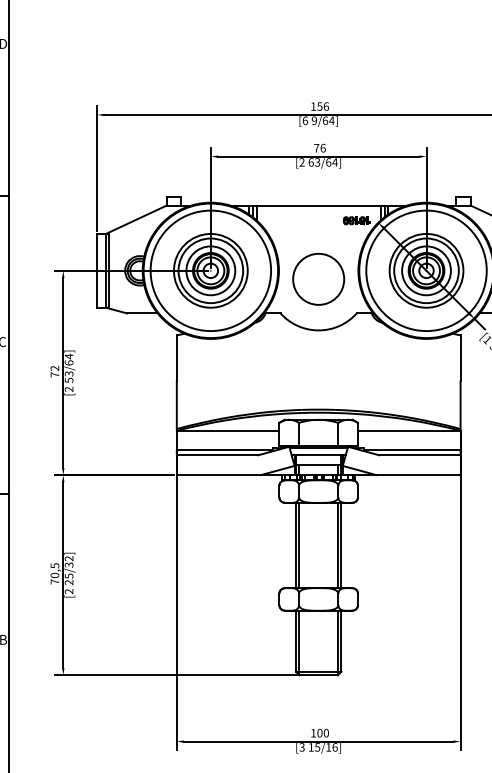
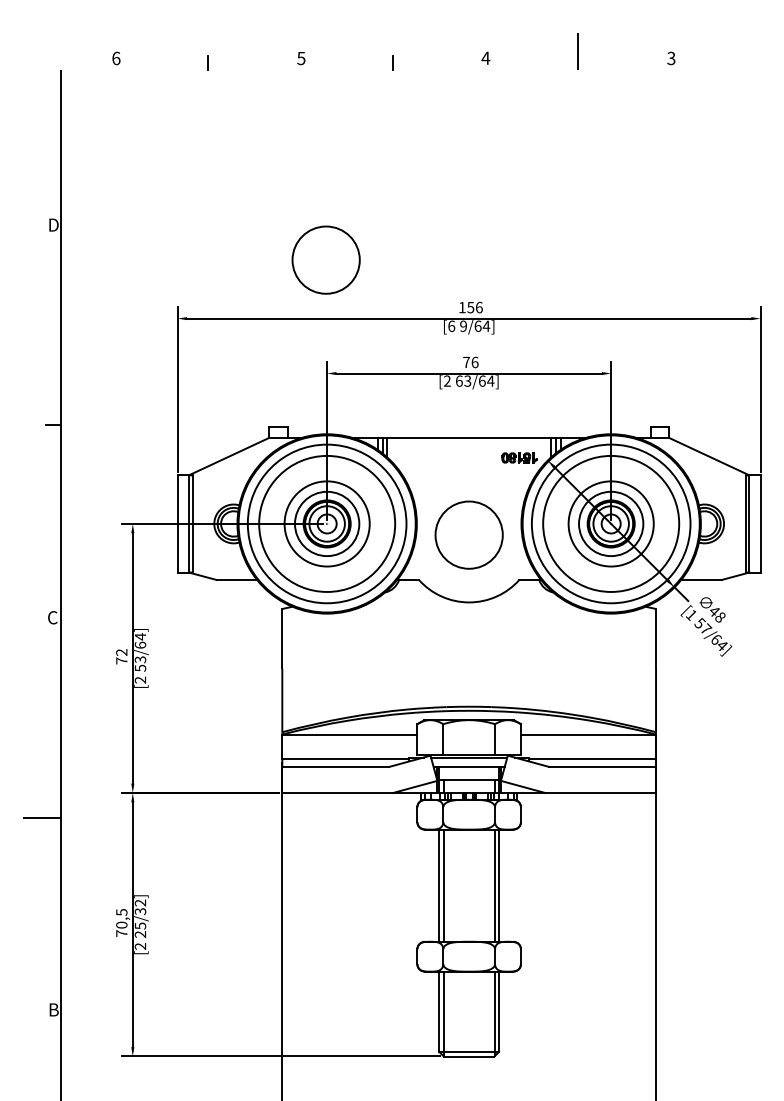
circle: (209, 70) -> (325, 259), added
circle: (210, 270) -> (326, 523), size x1.4
circle: (425, 270) -> (610, 523), size x1.4

